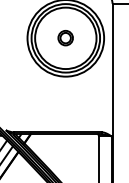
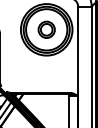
part: (65, 37) -> (46, 29), size x1.67

